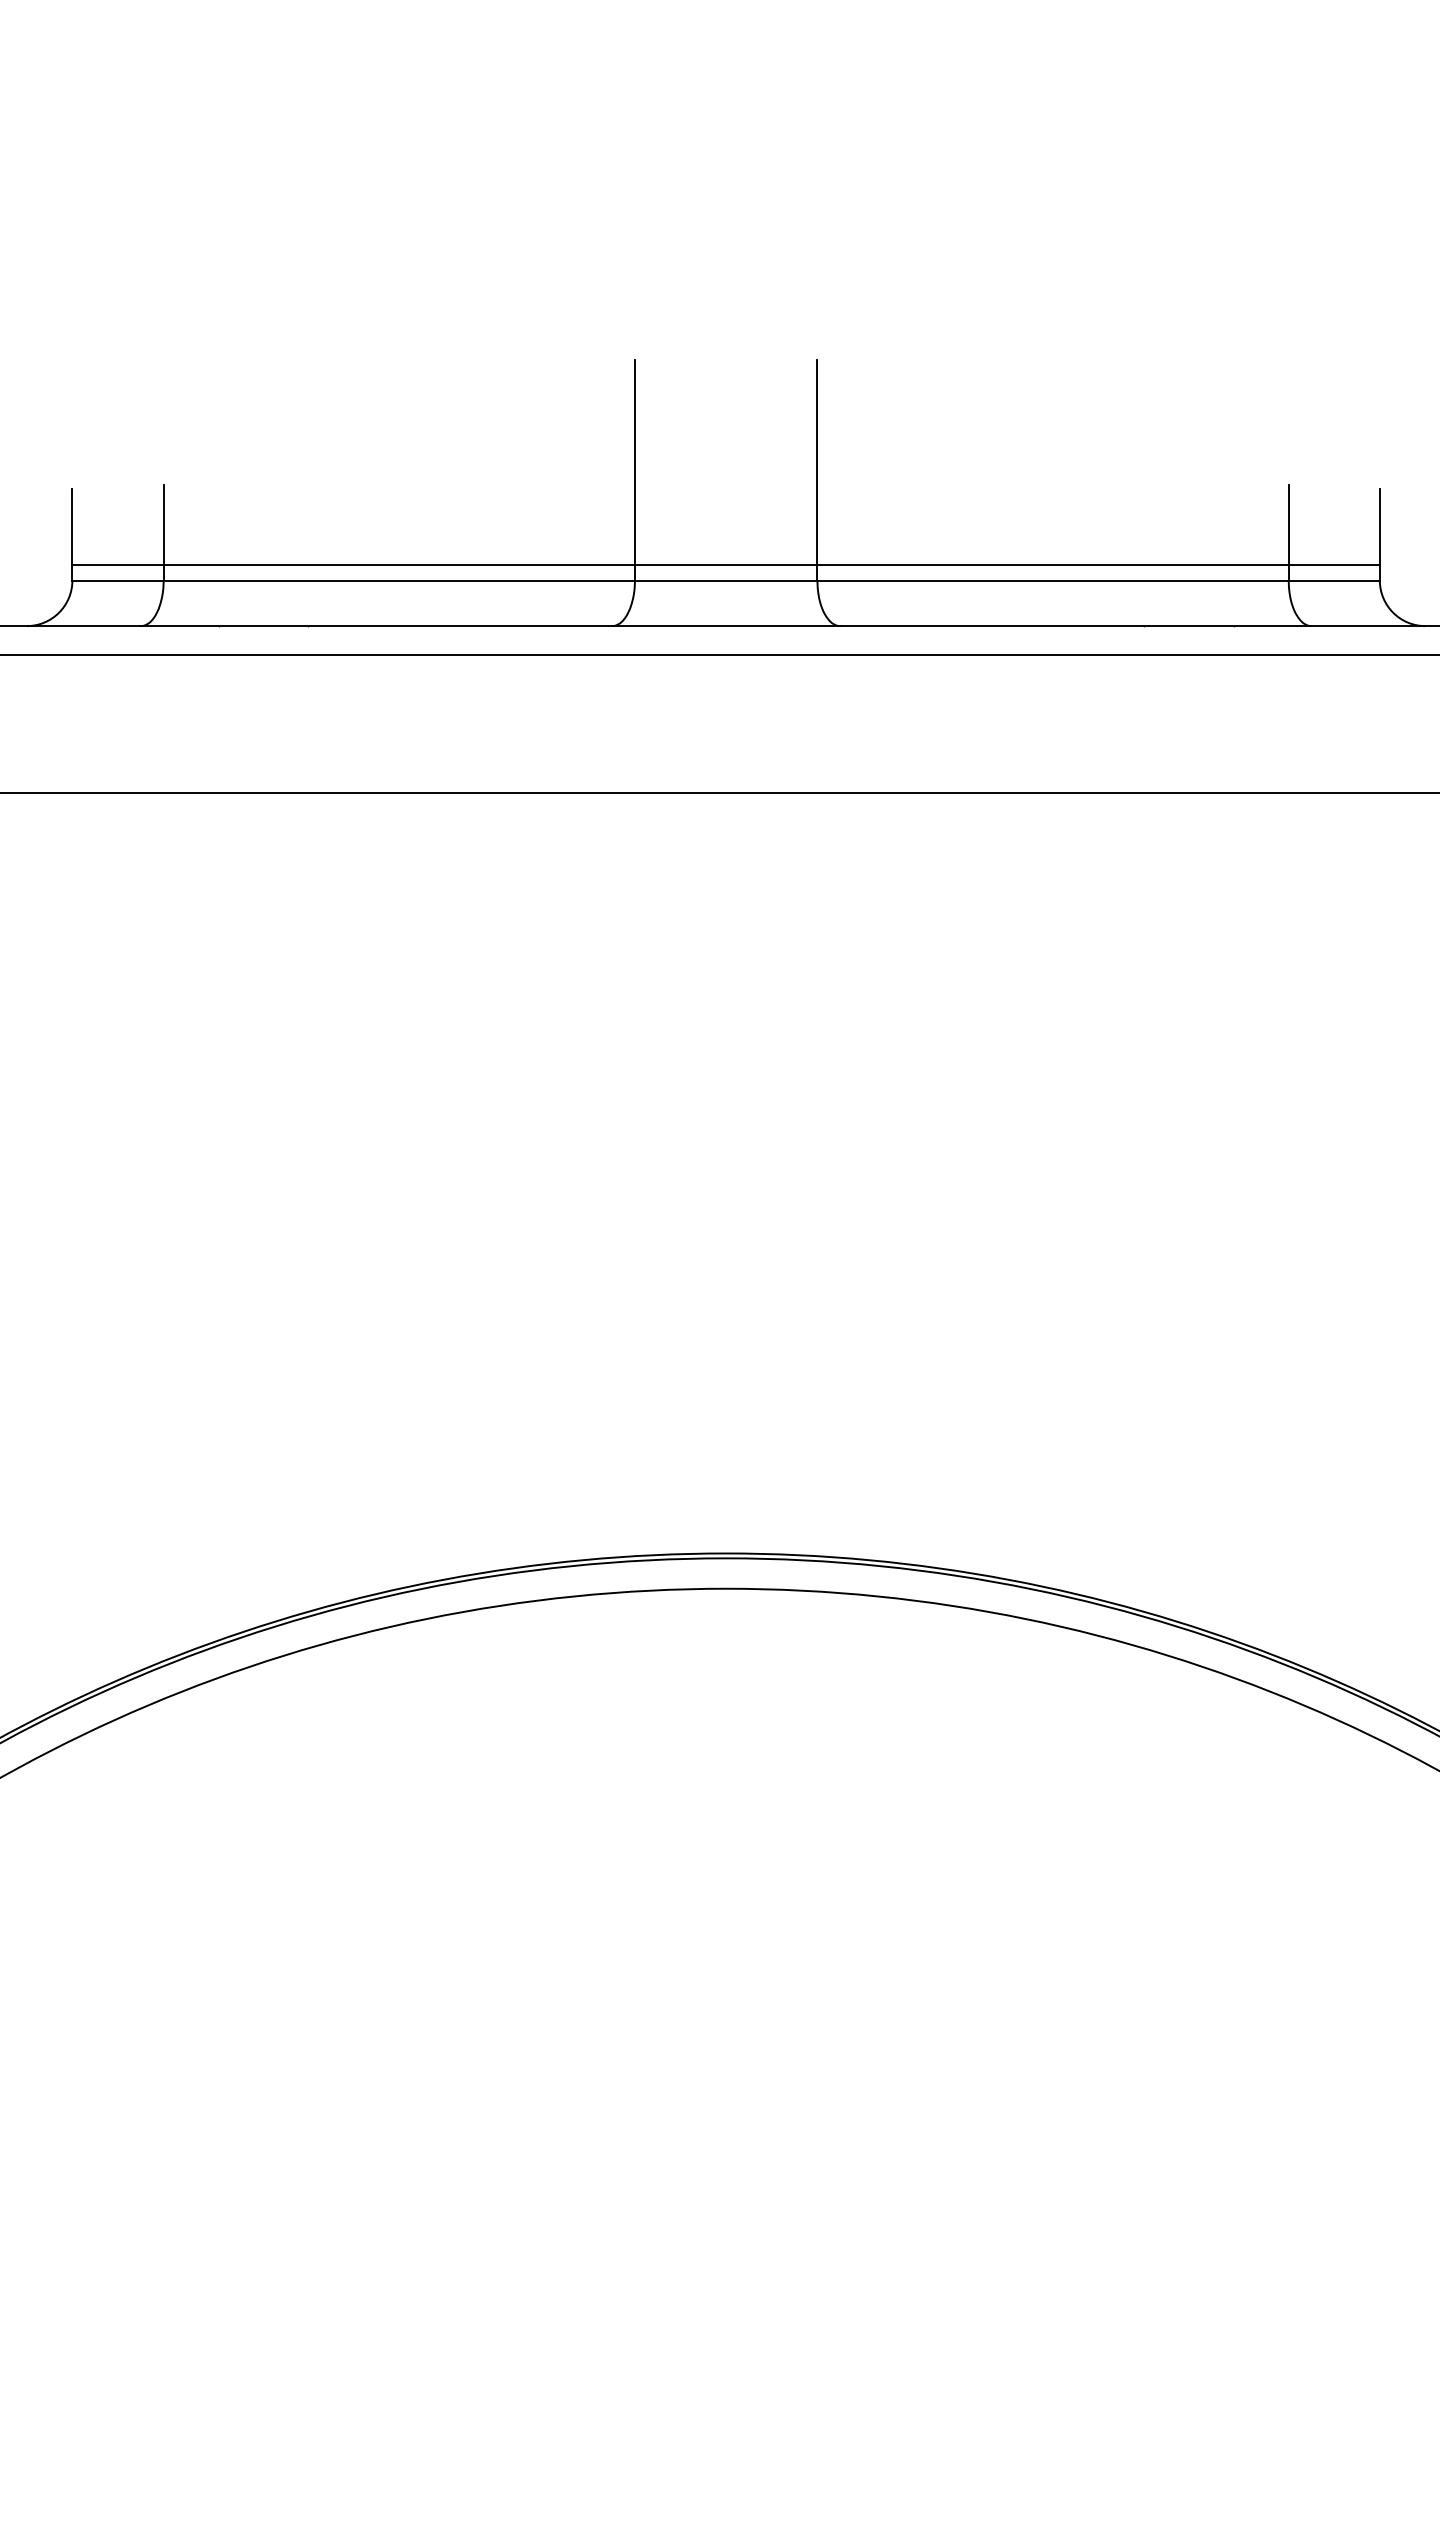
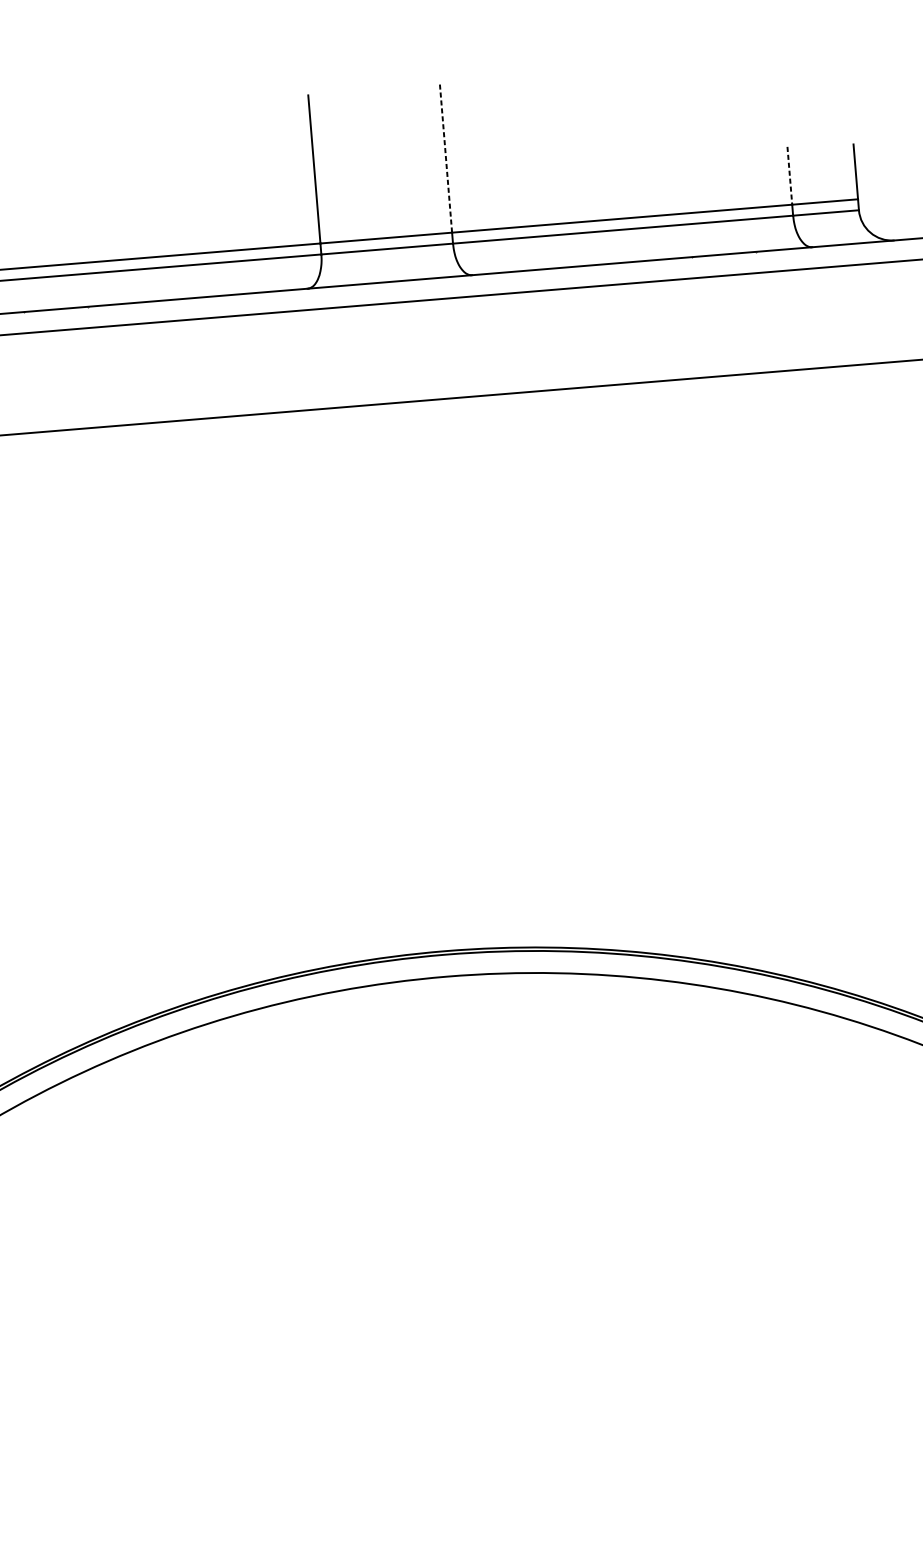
line: (817, 462) -> (446, 158), solid -> dashed
line: (1288, 525) -> (789, 175), solid -> dashed

